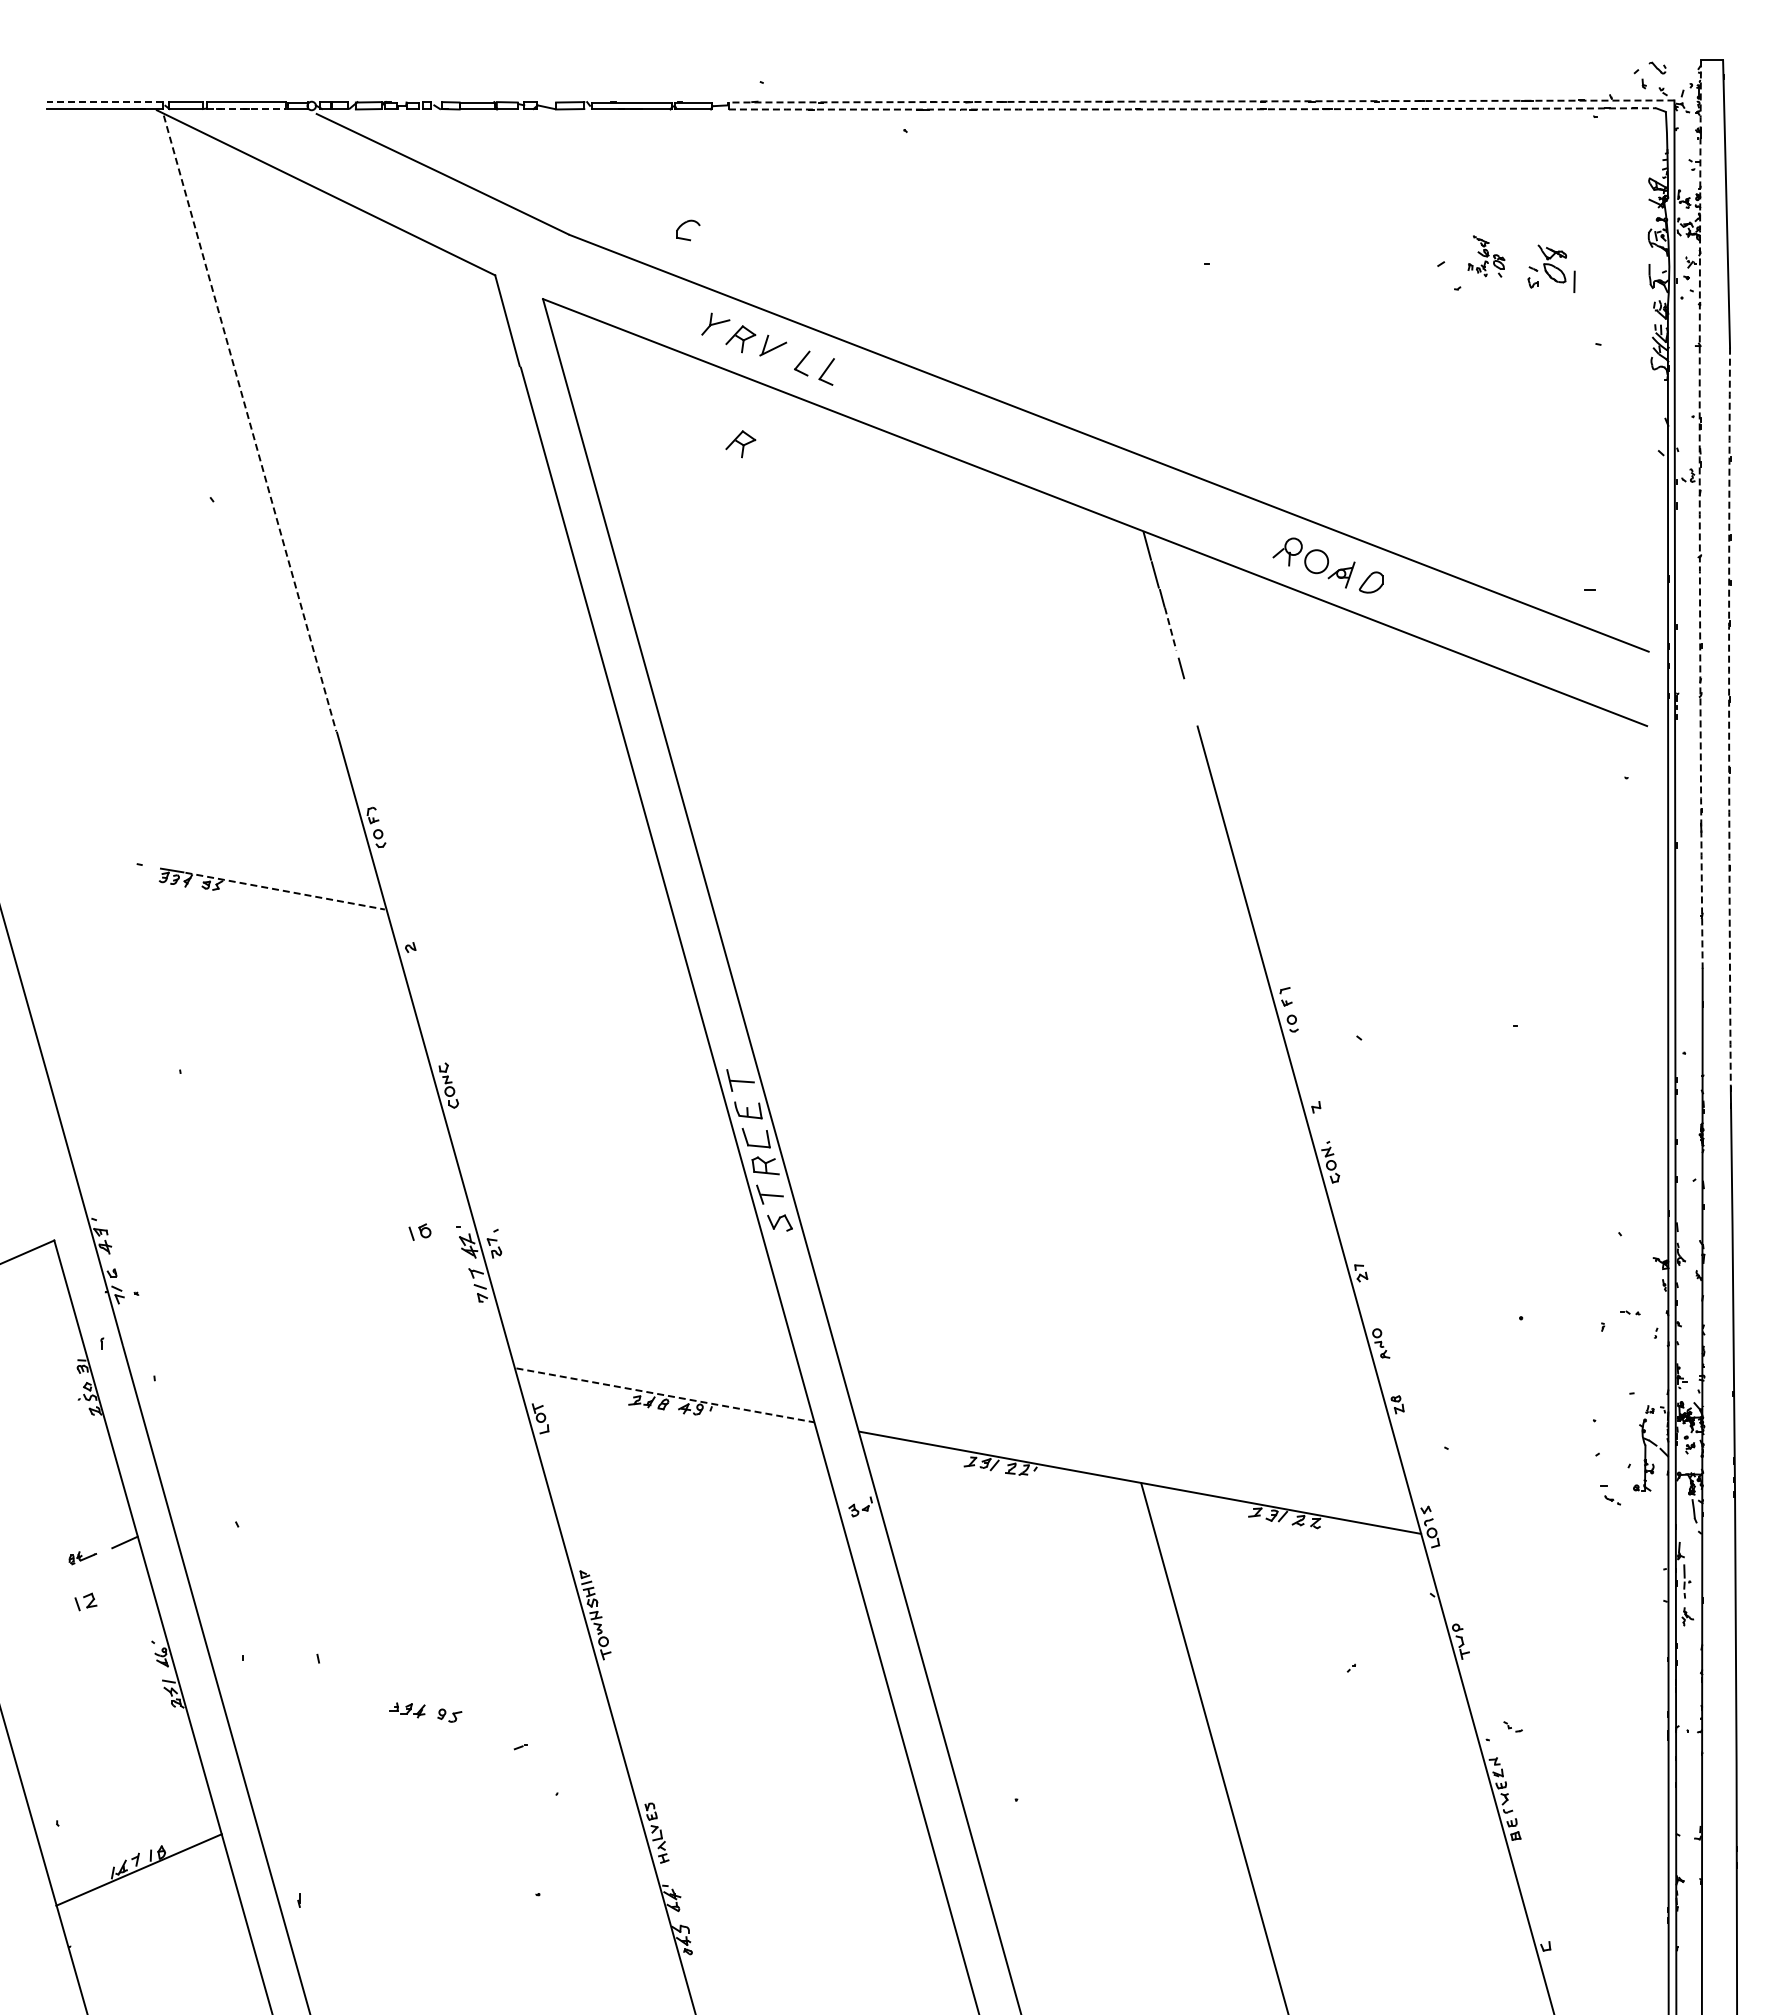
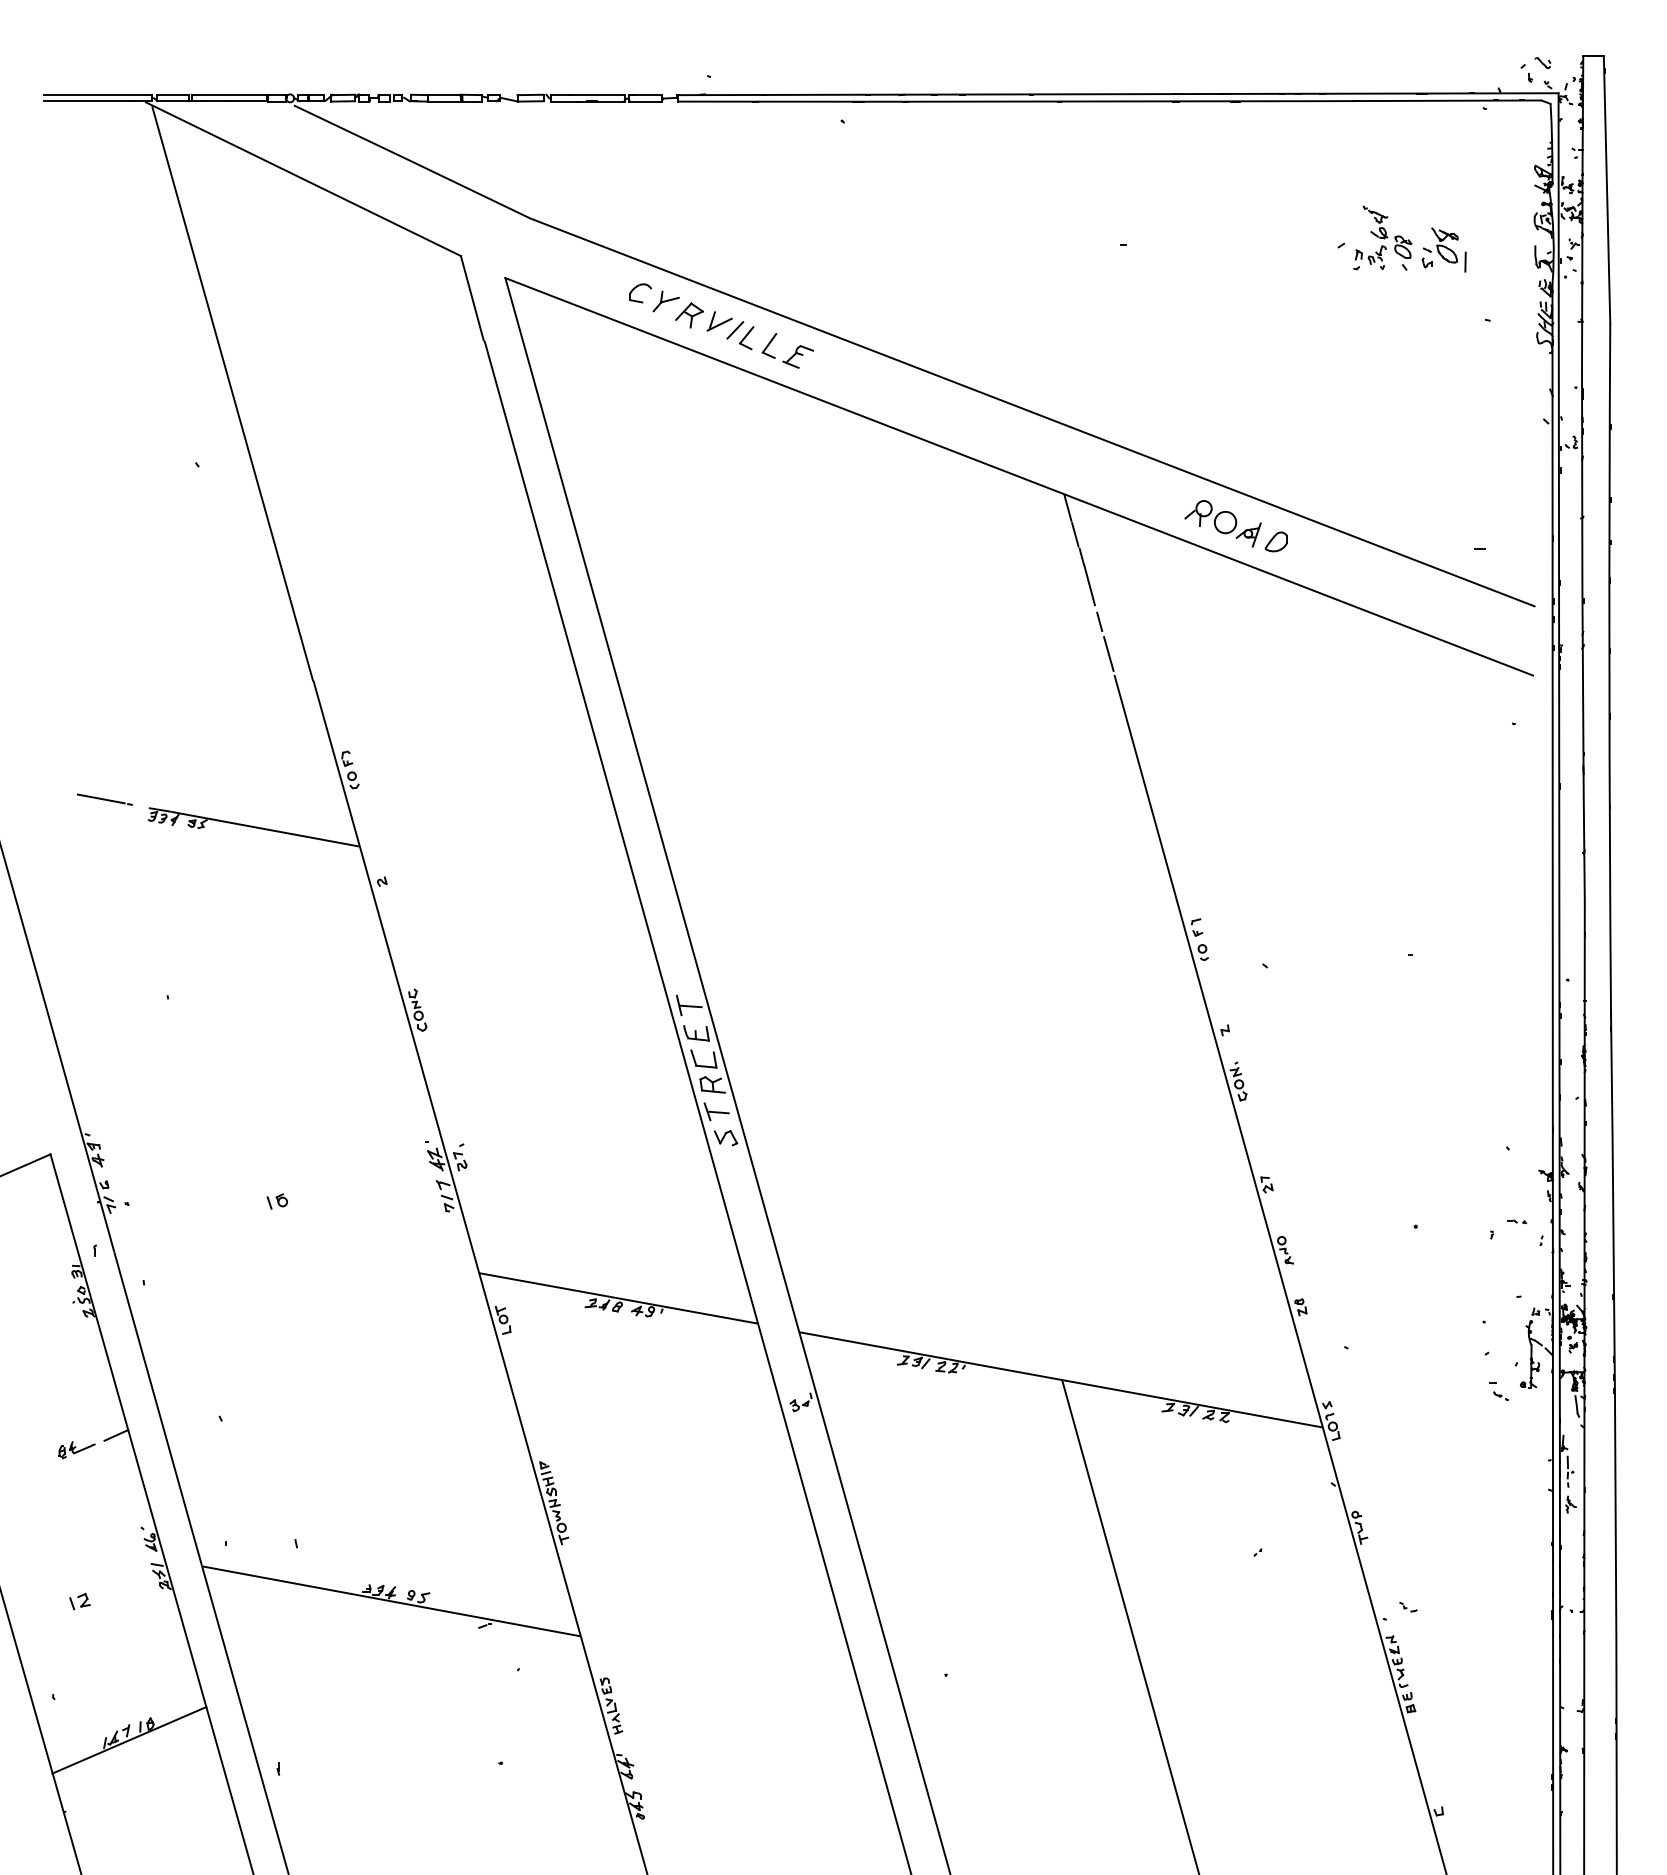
line: (1201, 101) -> (1118, 94), dashed -> solid
line: (104, 102) -> (97, 95), dashed -> solid
line: (246, 109) -> (229, 101), dashed -> solid
arc: (1192, 109) -> (1109, 101), dashed -> solid
part: (684, 224) -> (637, 287), moved
part: (1486, 256) -> (1383, 238), size x1.67
line: (789, 355) -> (734, 330), added
part: (857, 383) -> (798, 356), added
line: (250, 423) -> (233, 393), dashed -> solid
part: (740, 444) -> (689, 413), removed
arc: (1699, 514) -> (1581, 478), dashed -> solid
line: (1170, 629) -> (1089, 585), dashed -> solid
line: (1191, 702) -> (1109, 653), added
arc: (1729, 719) -> (1609, 669), dashed -> solid
line: (108, 858) -> (100, 798), added
line: (285, 891) -> (265, 829), dashed -> solid
part: (419, 1231) -> (276, 1200), moved
line: (665, 1395) -> (619, 1298), dashed -> solid
part: (82, 1557) -> (76, 1449), size x1.43
part: (85, 1601) -> (79, 1601), moved
line: (420, 1720) -> (391, 1601), added

